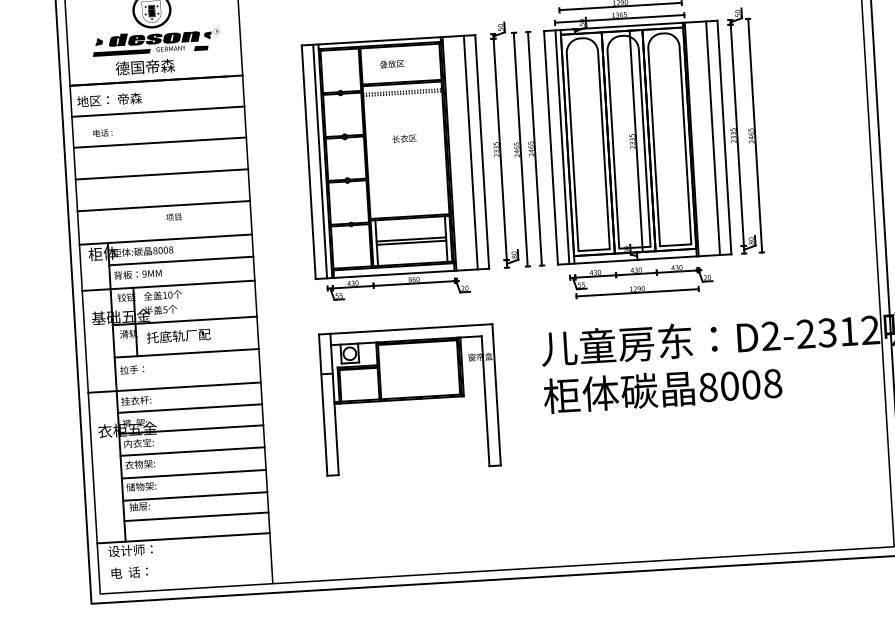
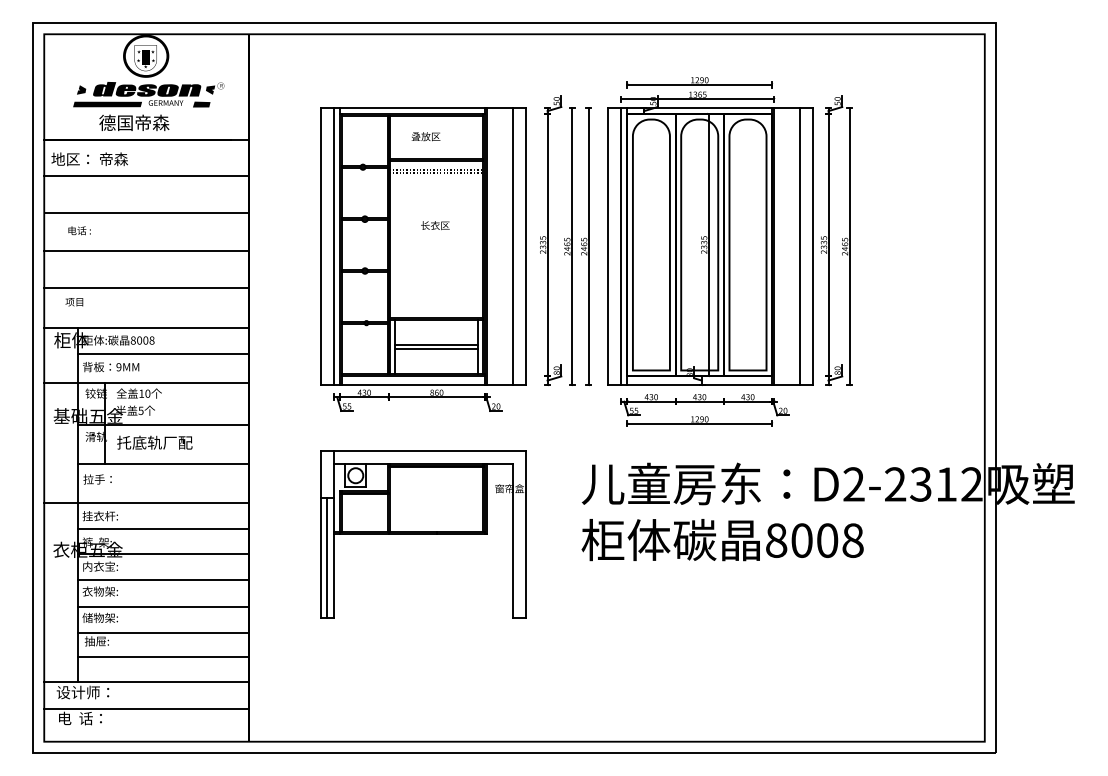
text: (102, 132) -> (79, 230), moved
text: (173, 217) -> (74, 302), moved
line: (330, 424) -> (327, 557), added
line: (184, 561) -> (146, 709), added

